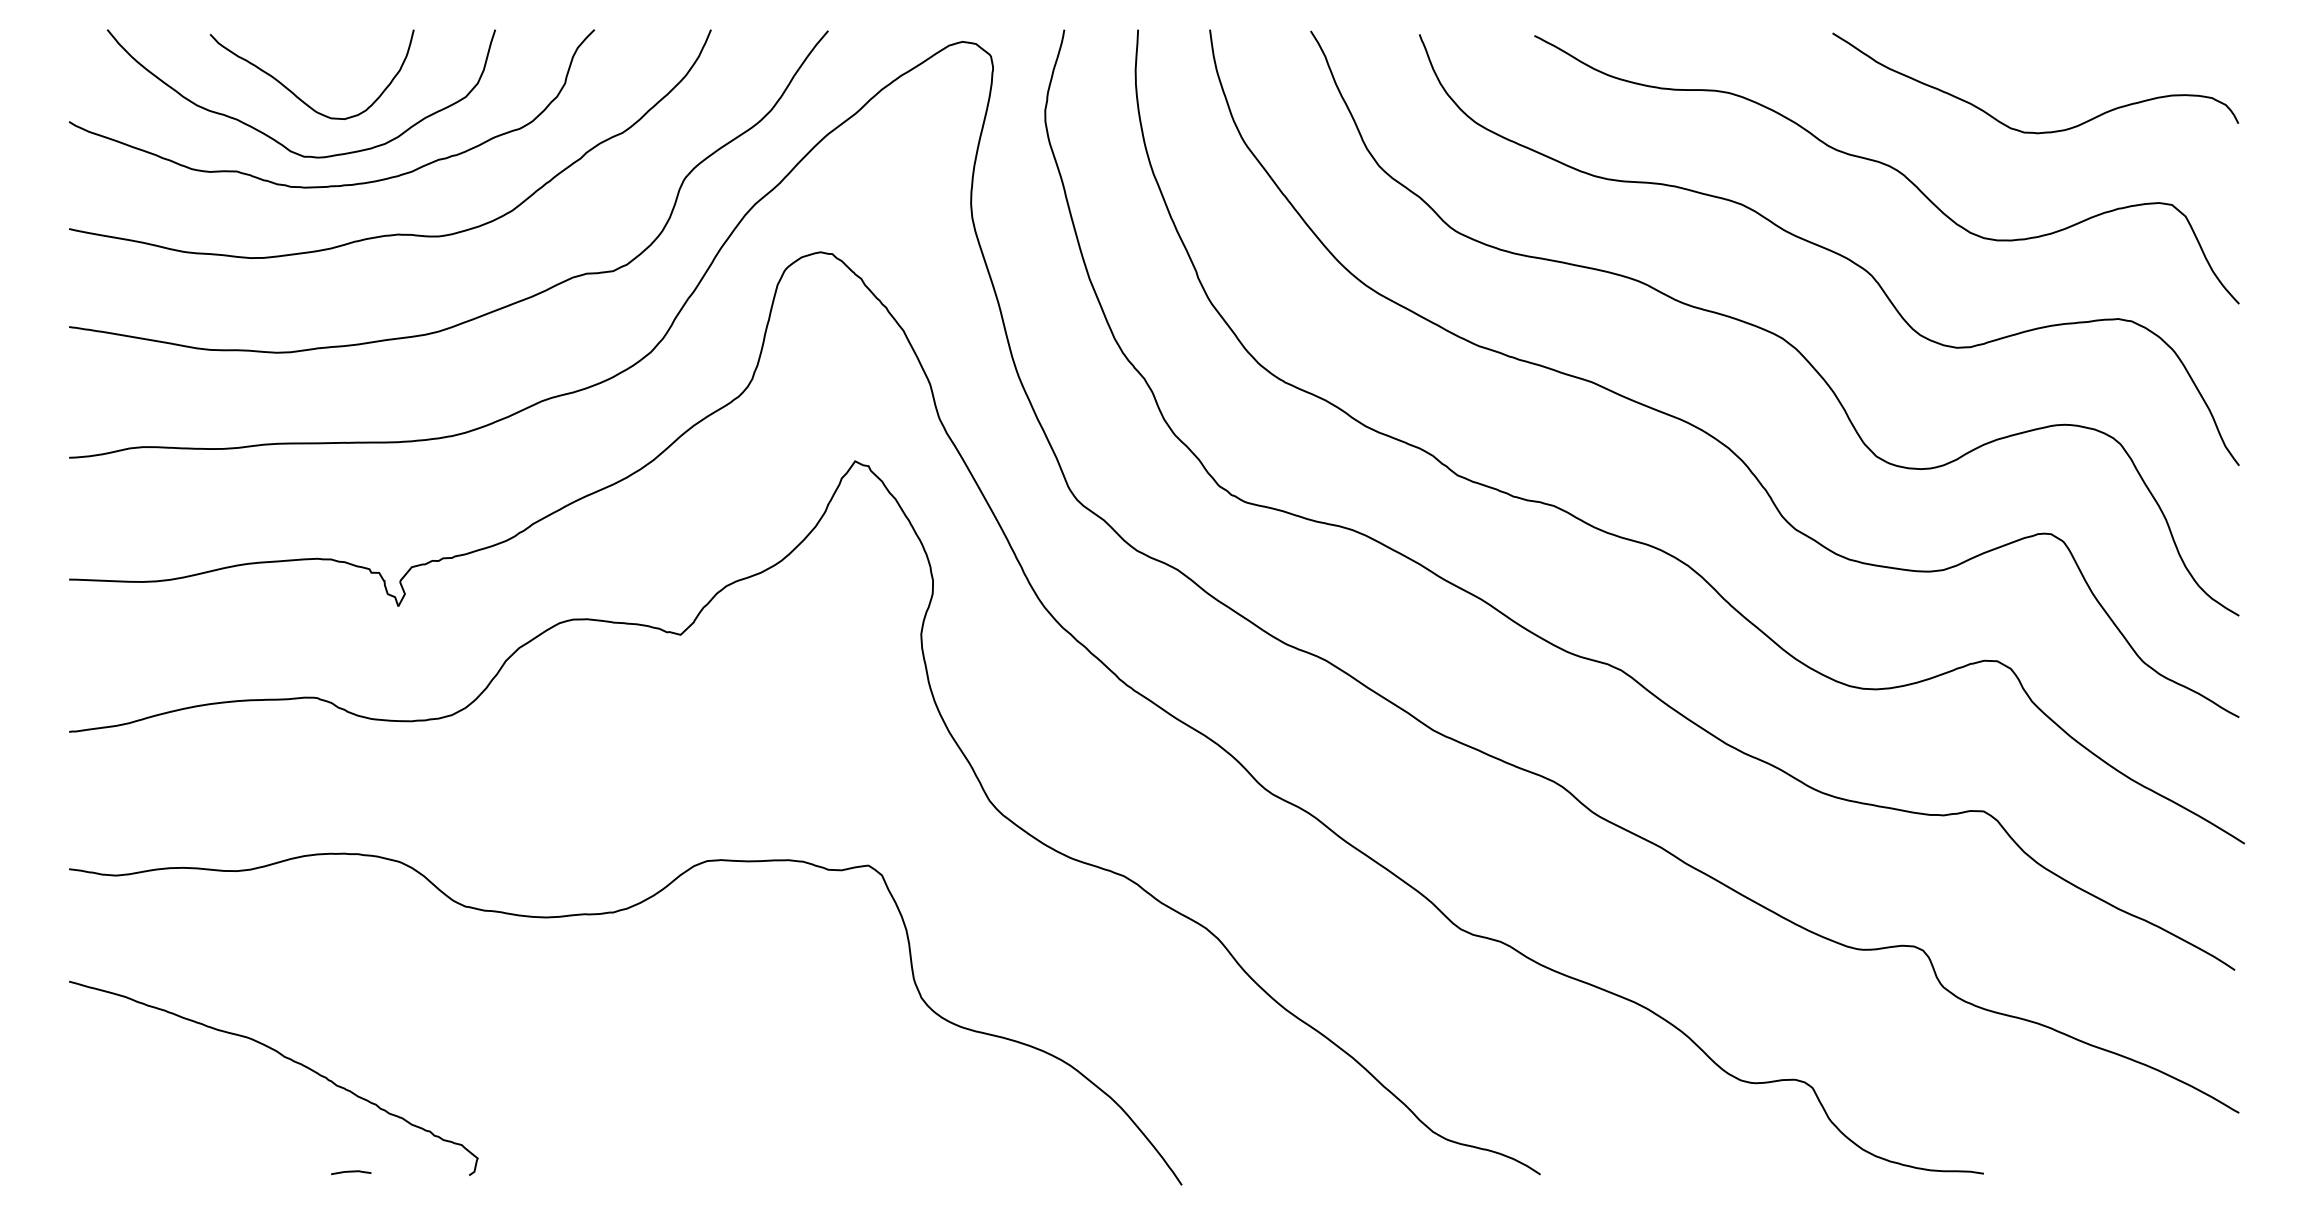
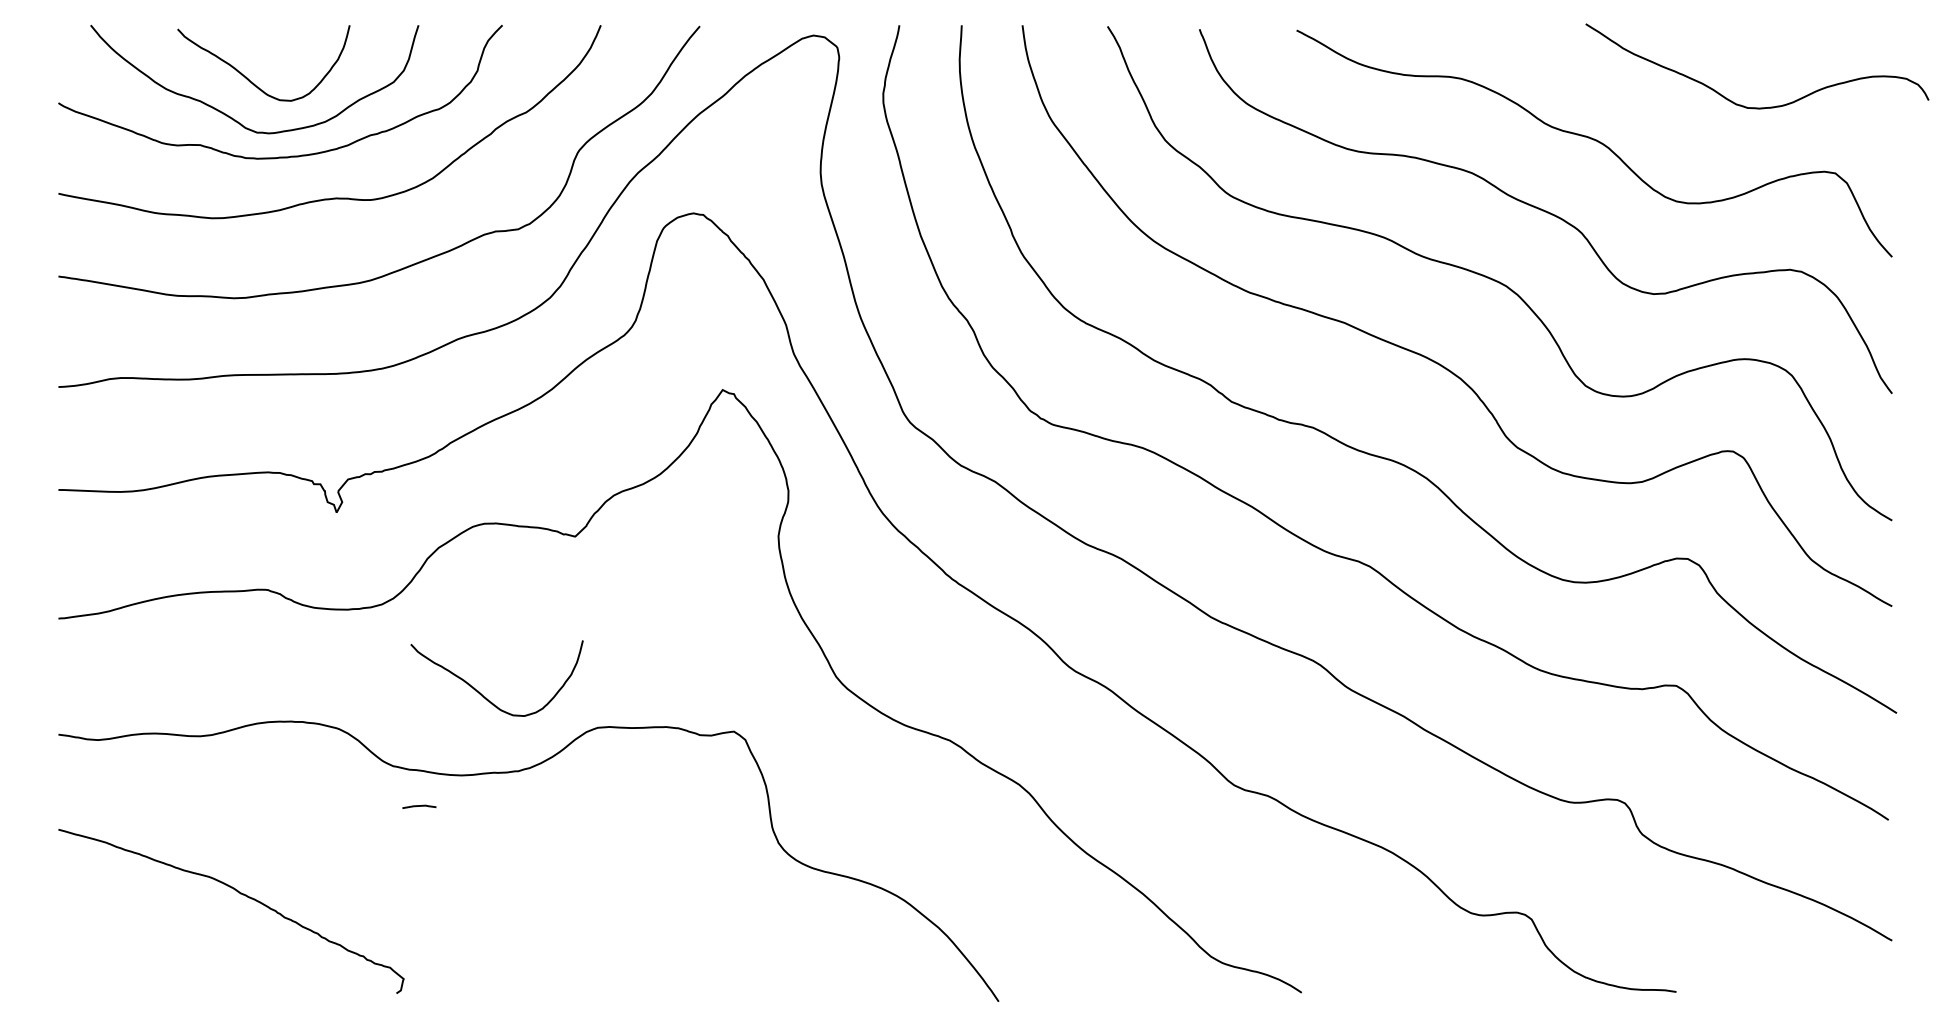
curve: (2031, 131) -> (1753, 107), moved
curve: (569, 820) -> (481, 693), added
line: (351, 1172) -> (419, 806), moved

